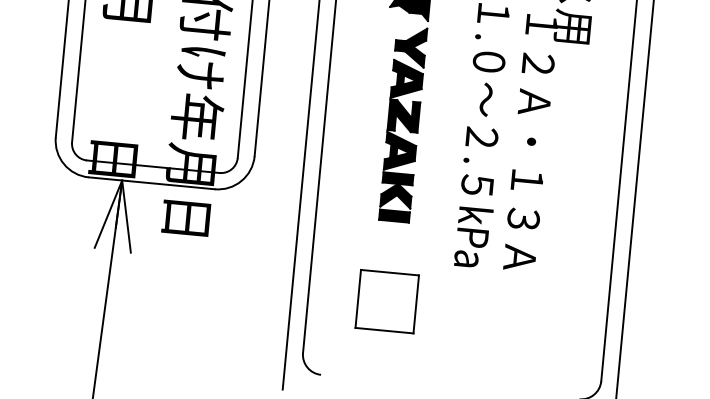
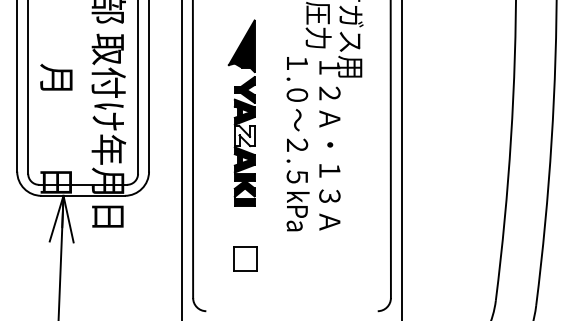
fill: (403, 115) -> (244, 135), removed
part: (387, 300) -> (245, 258), size x0.6

